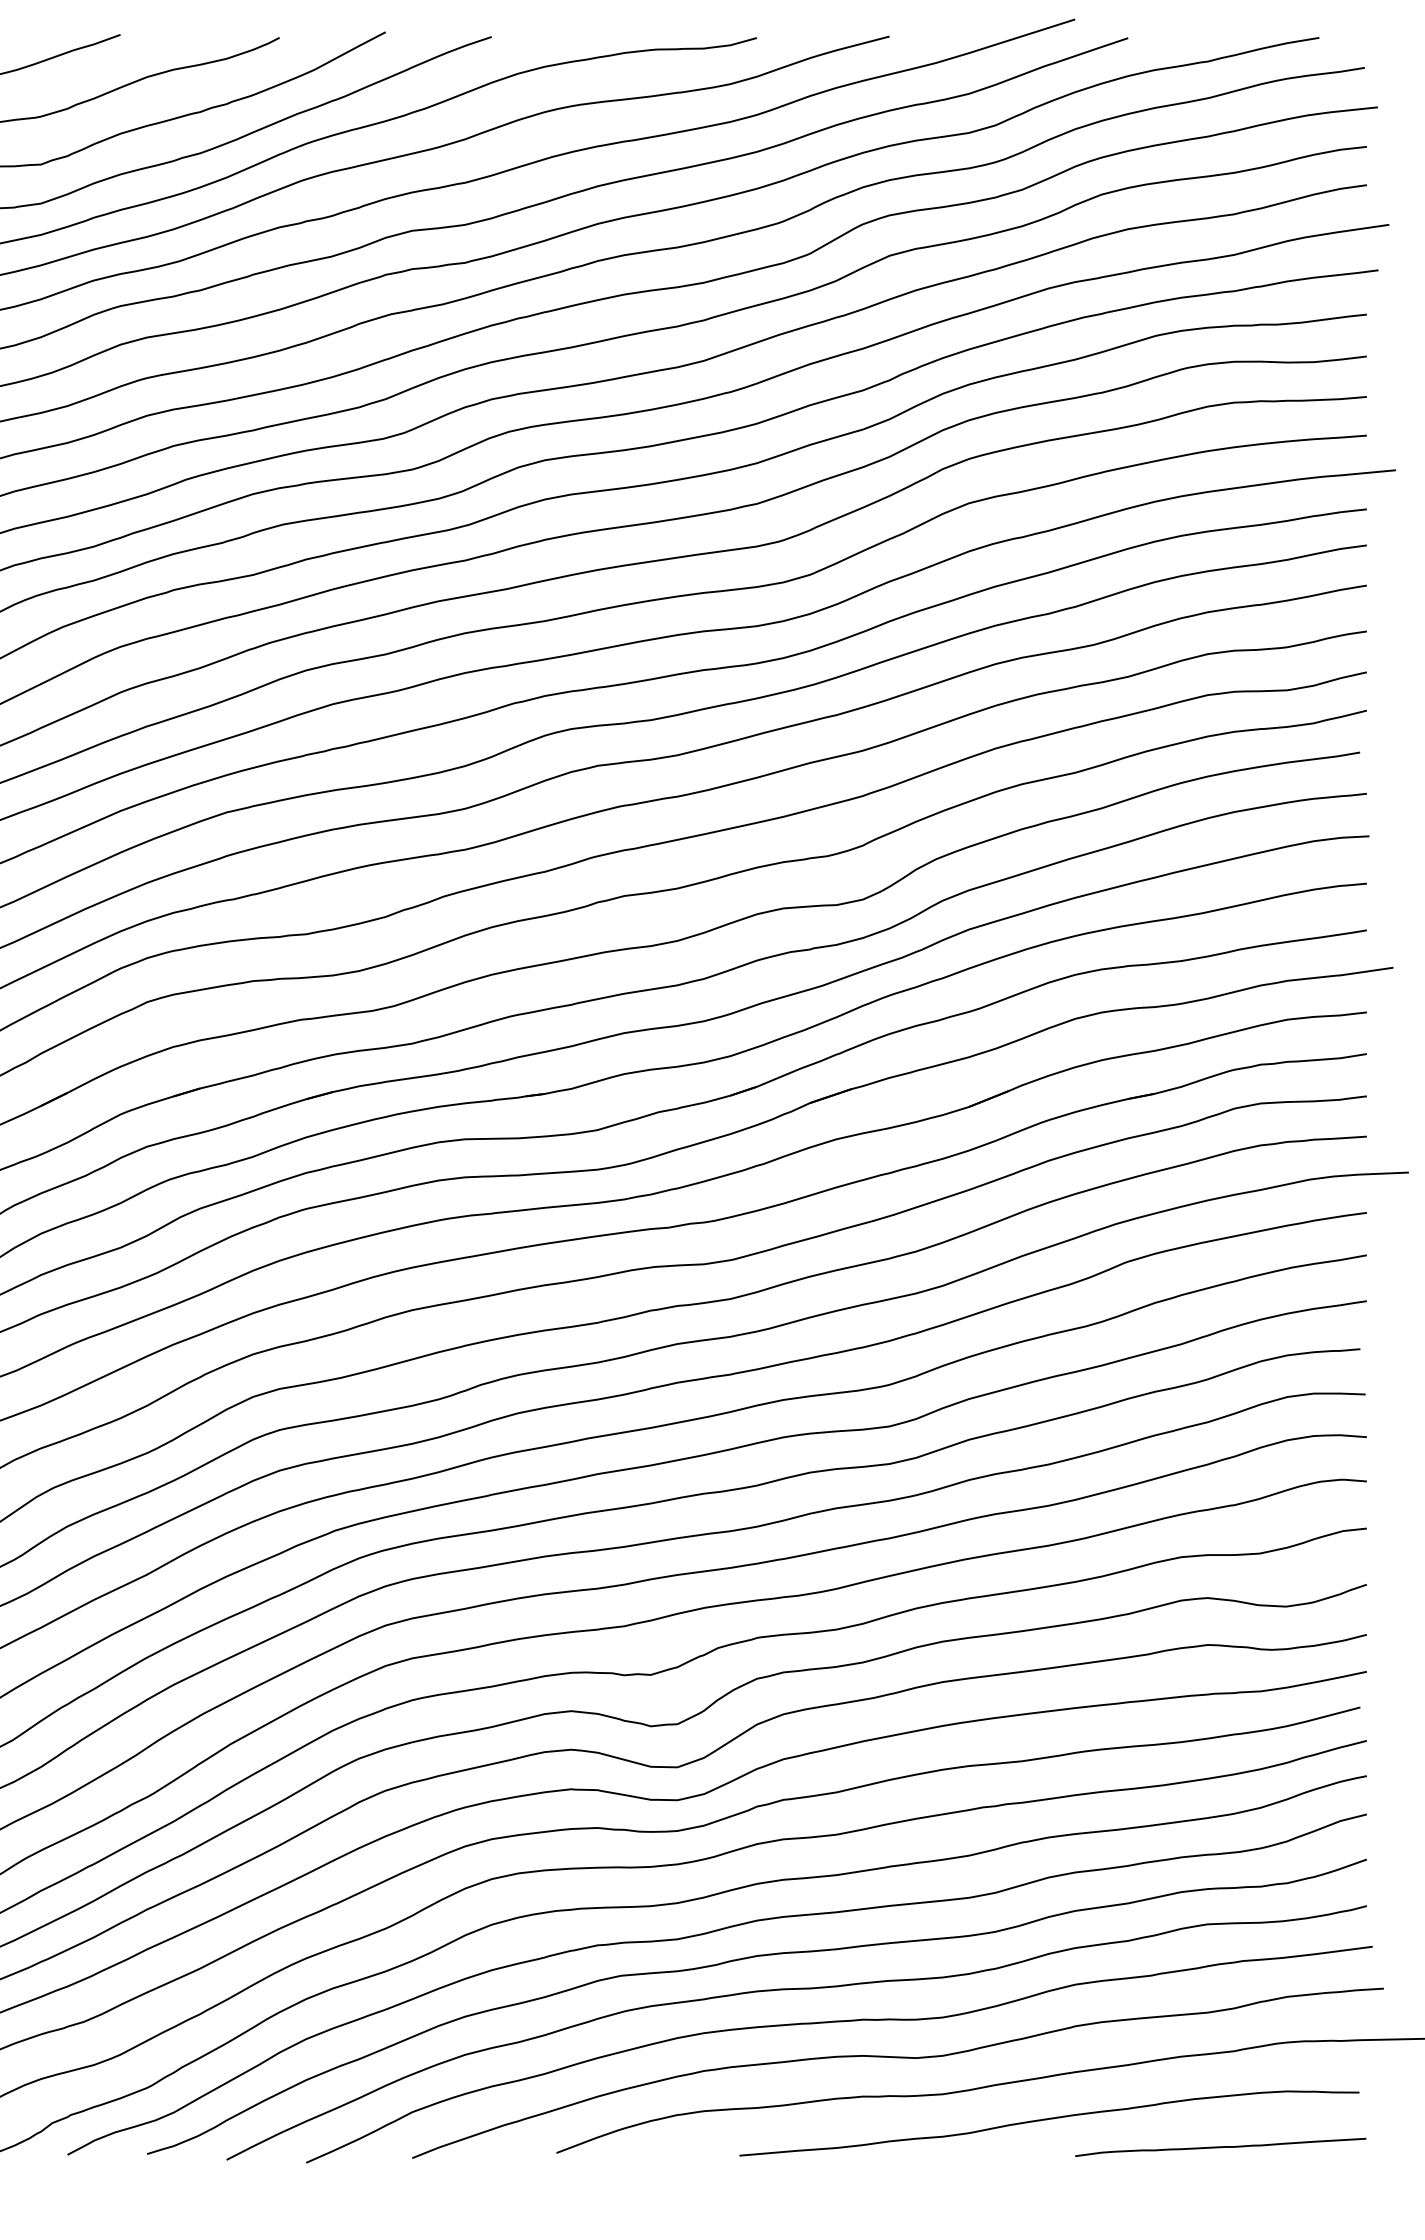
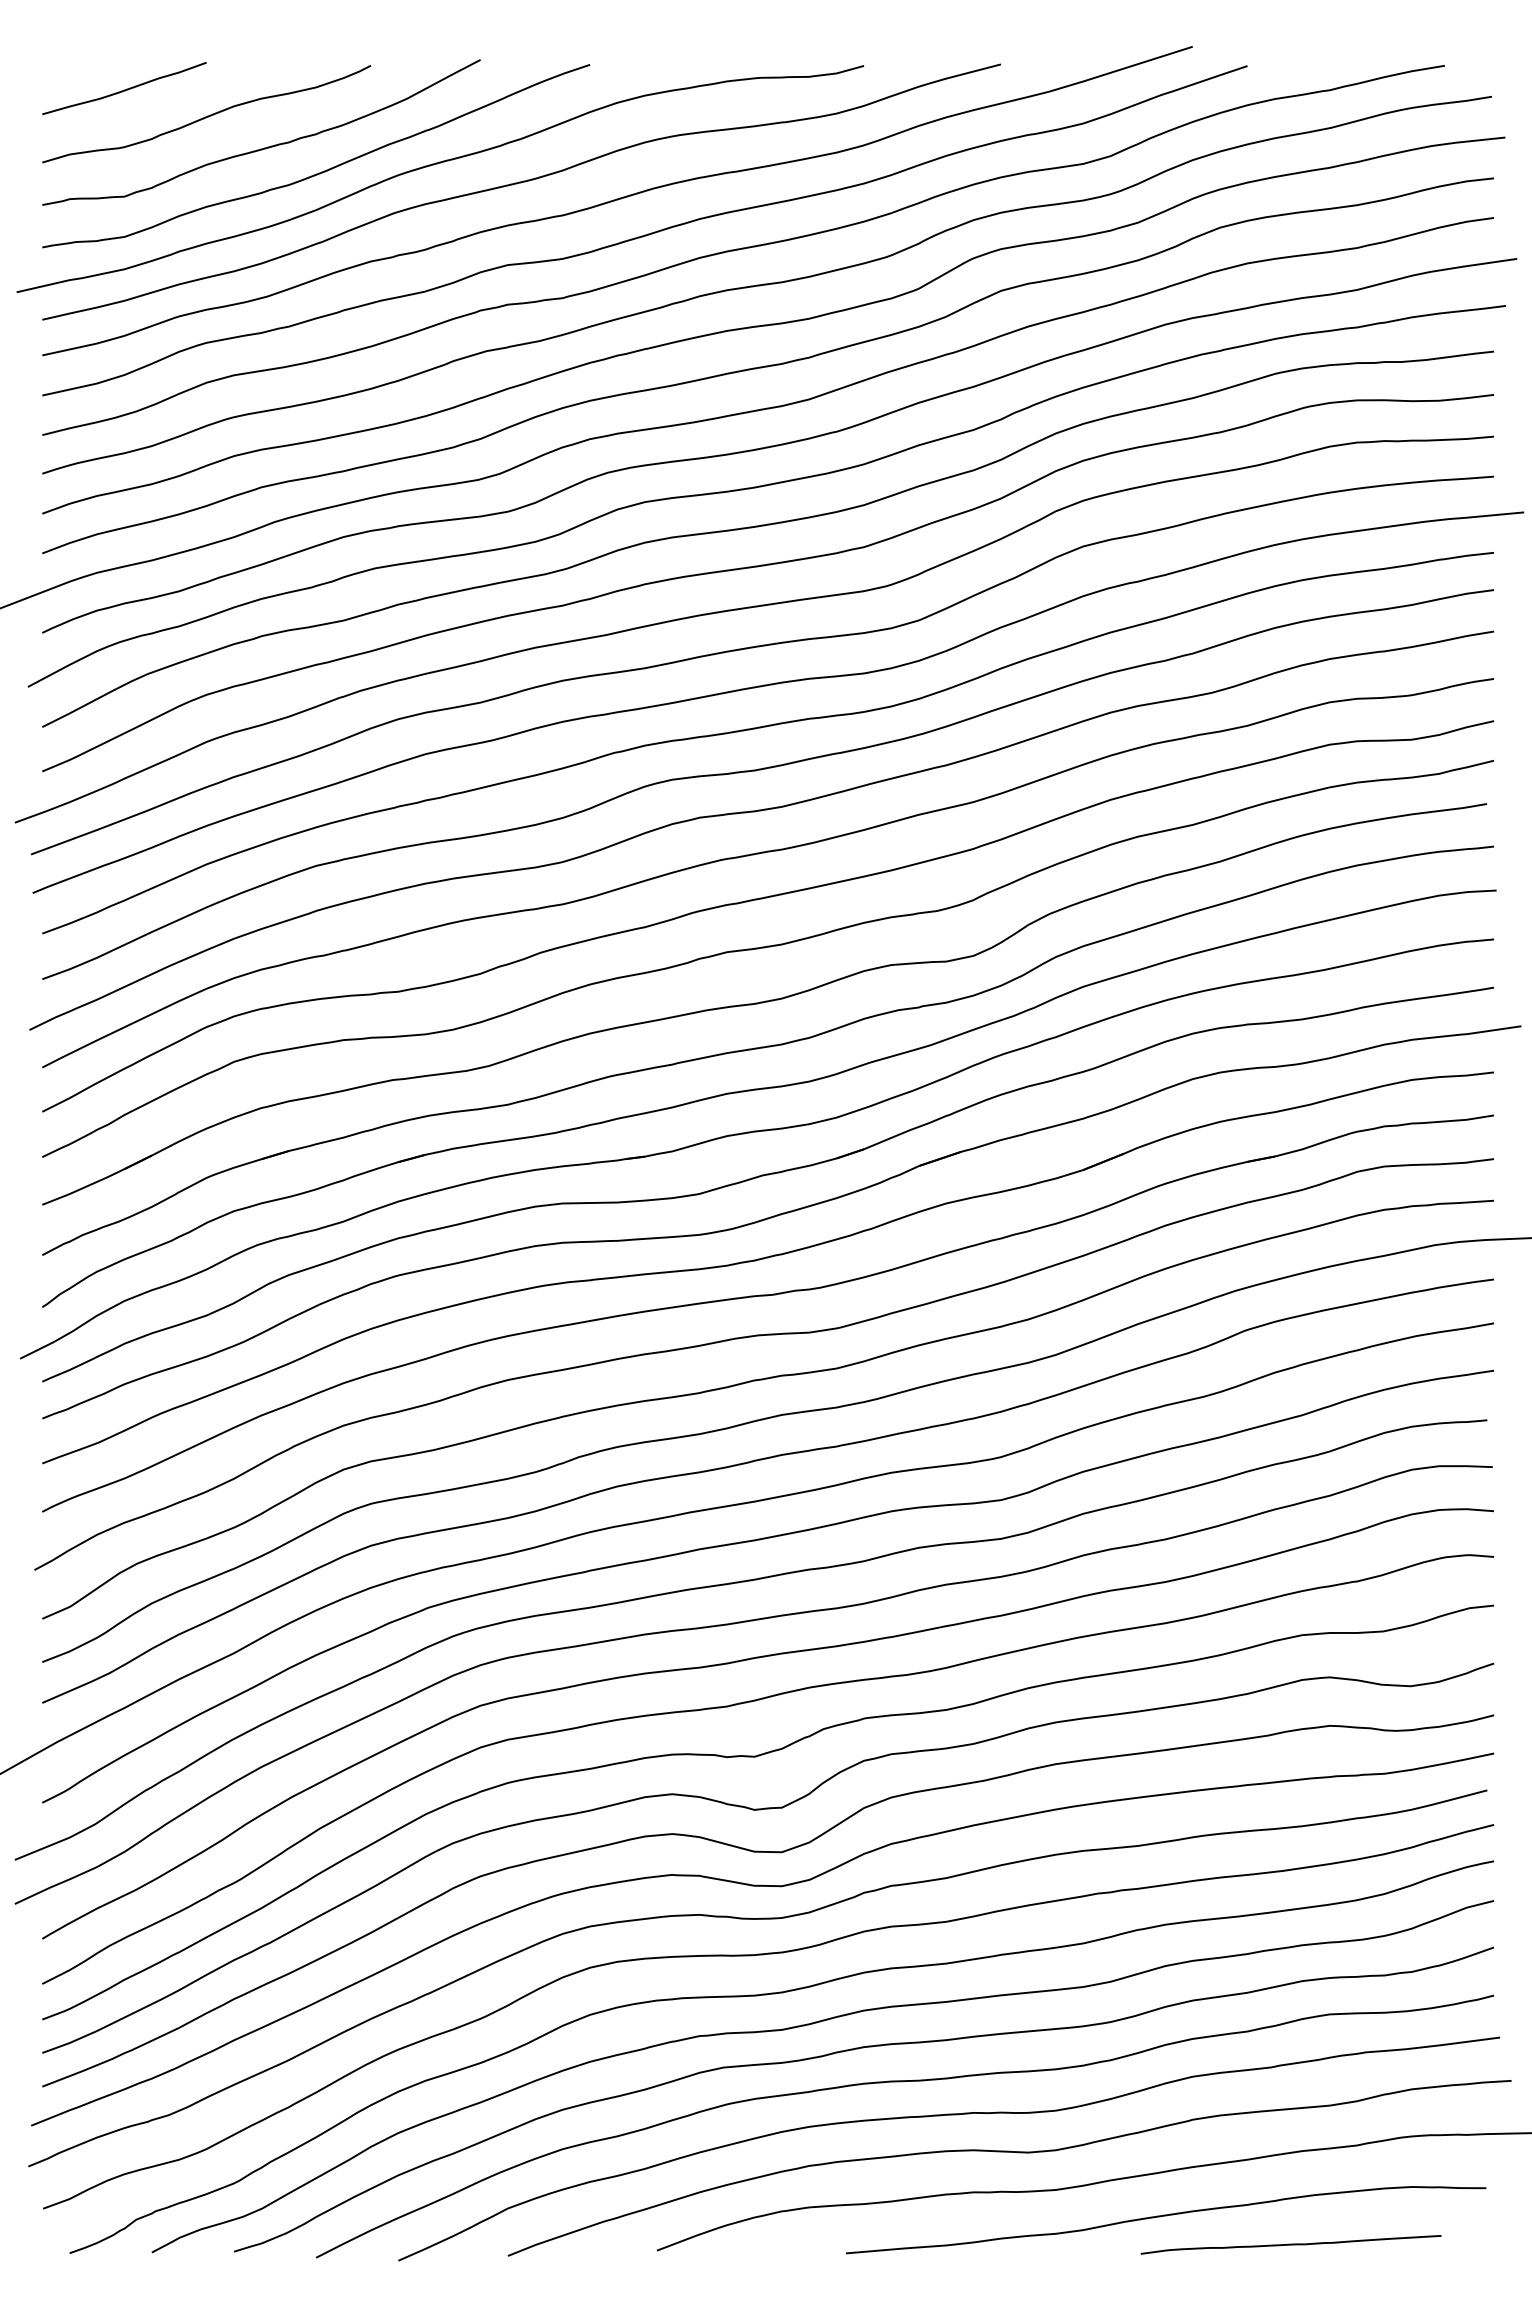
curve: (1220, 2147) -> (1290, 2244), moved

